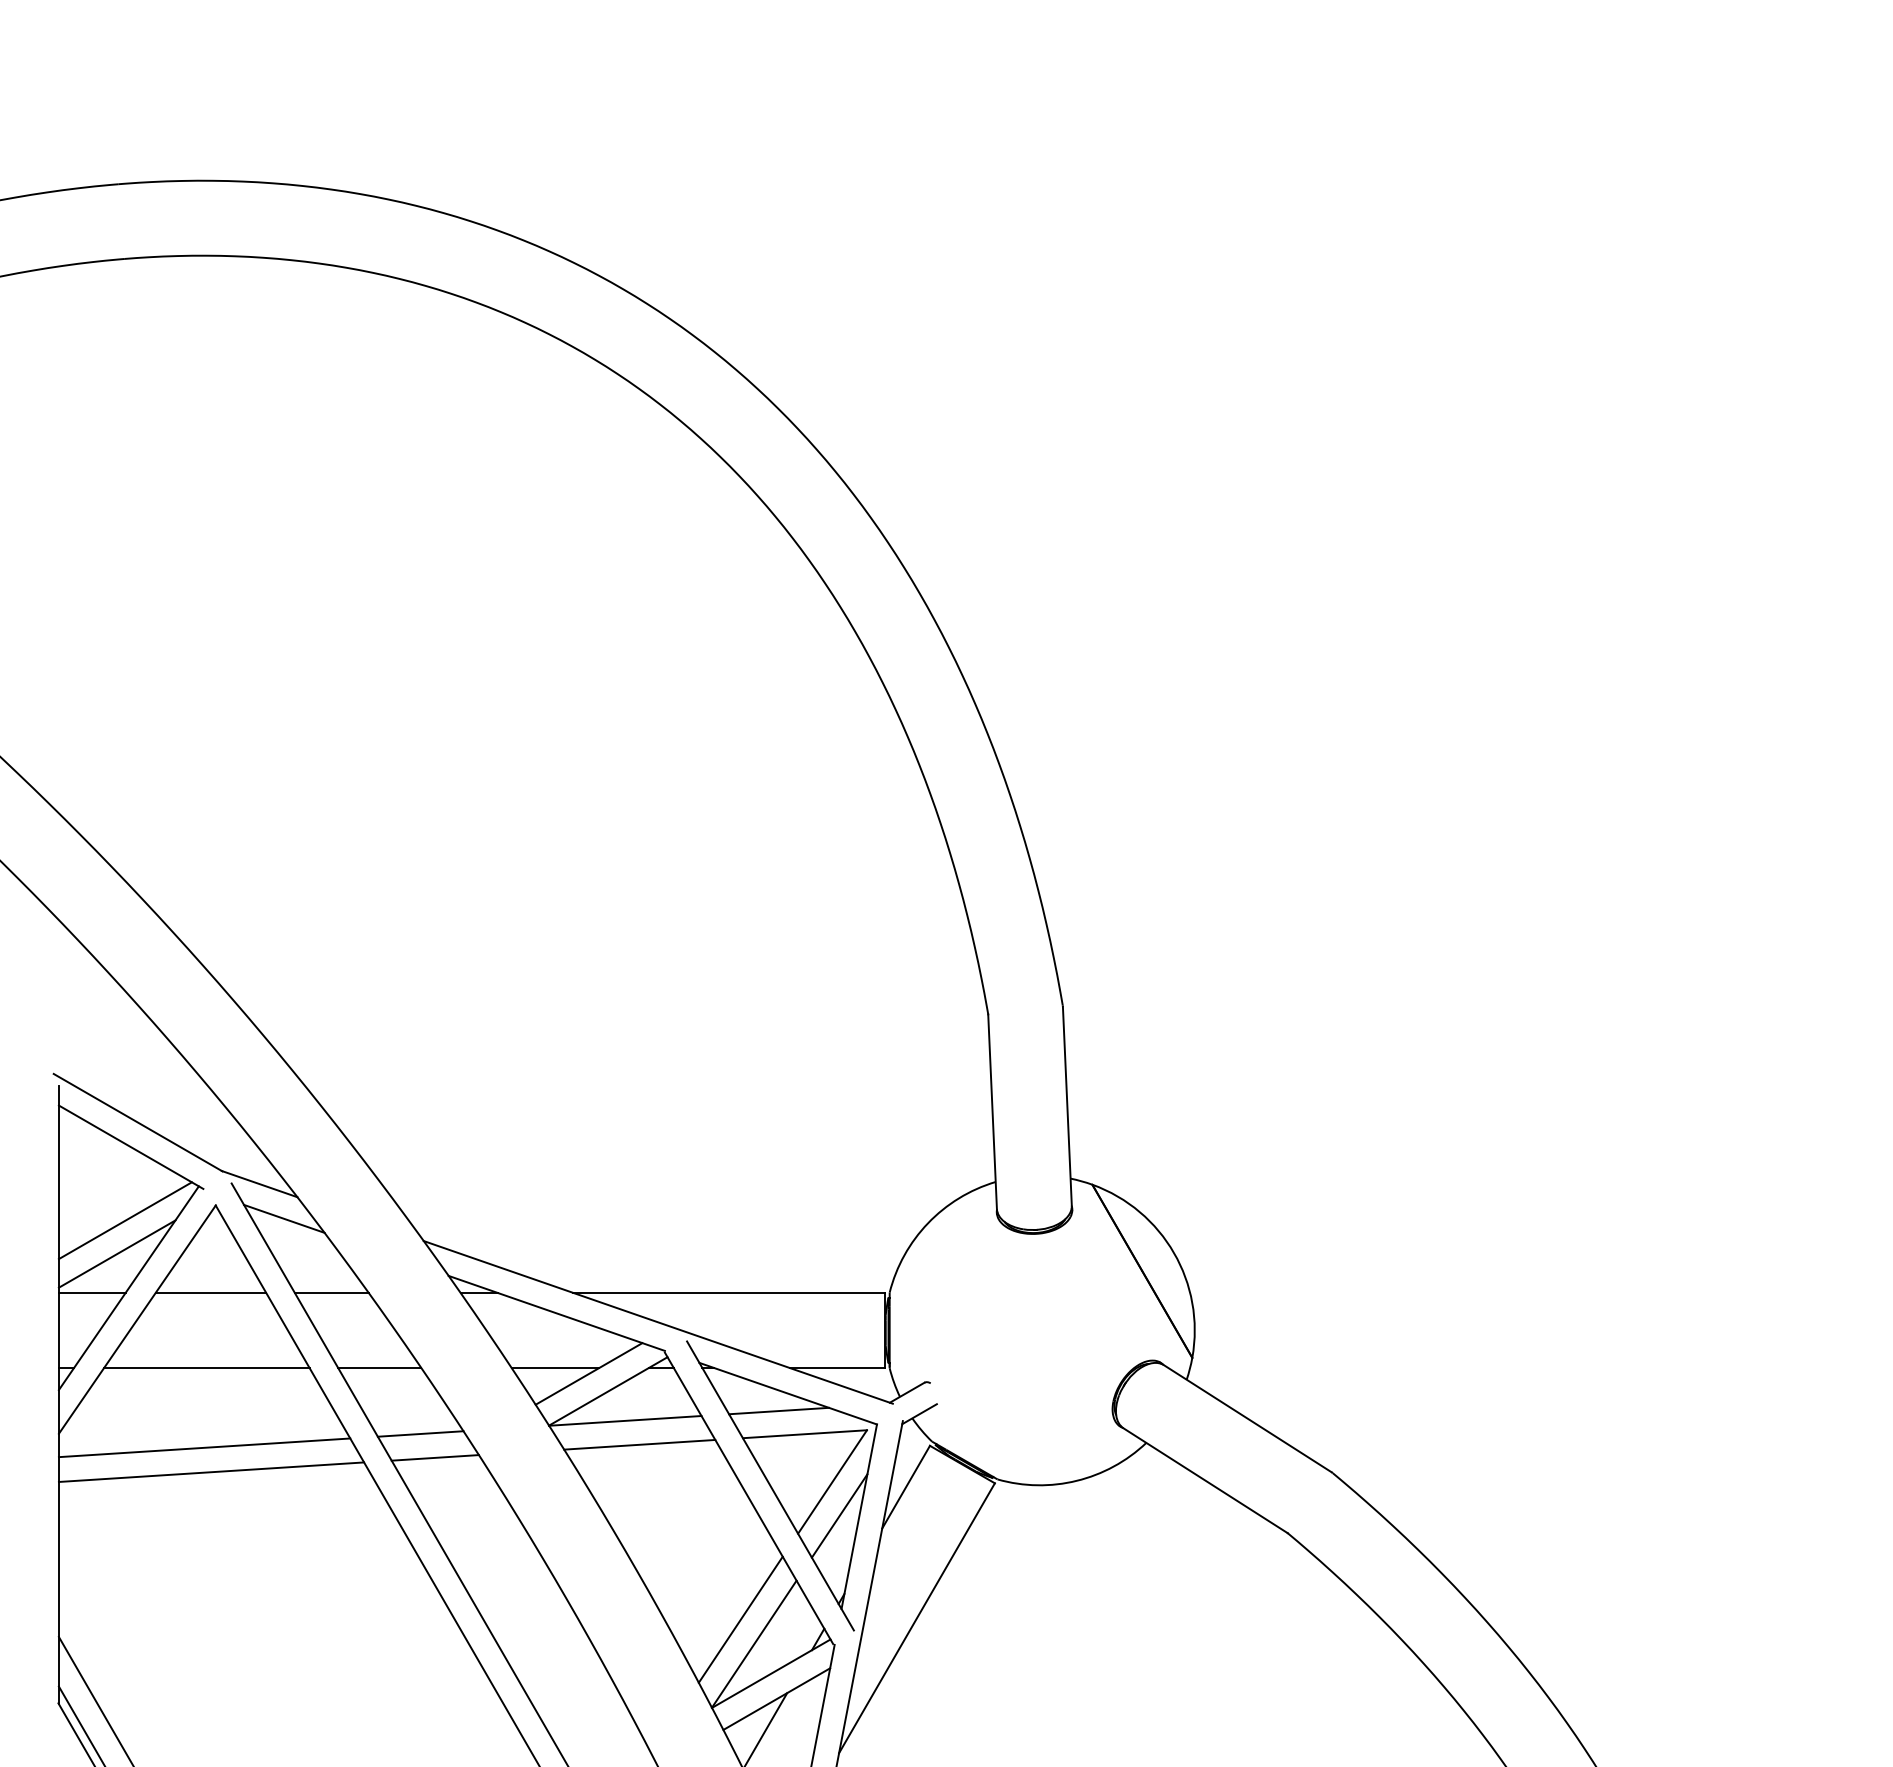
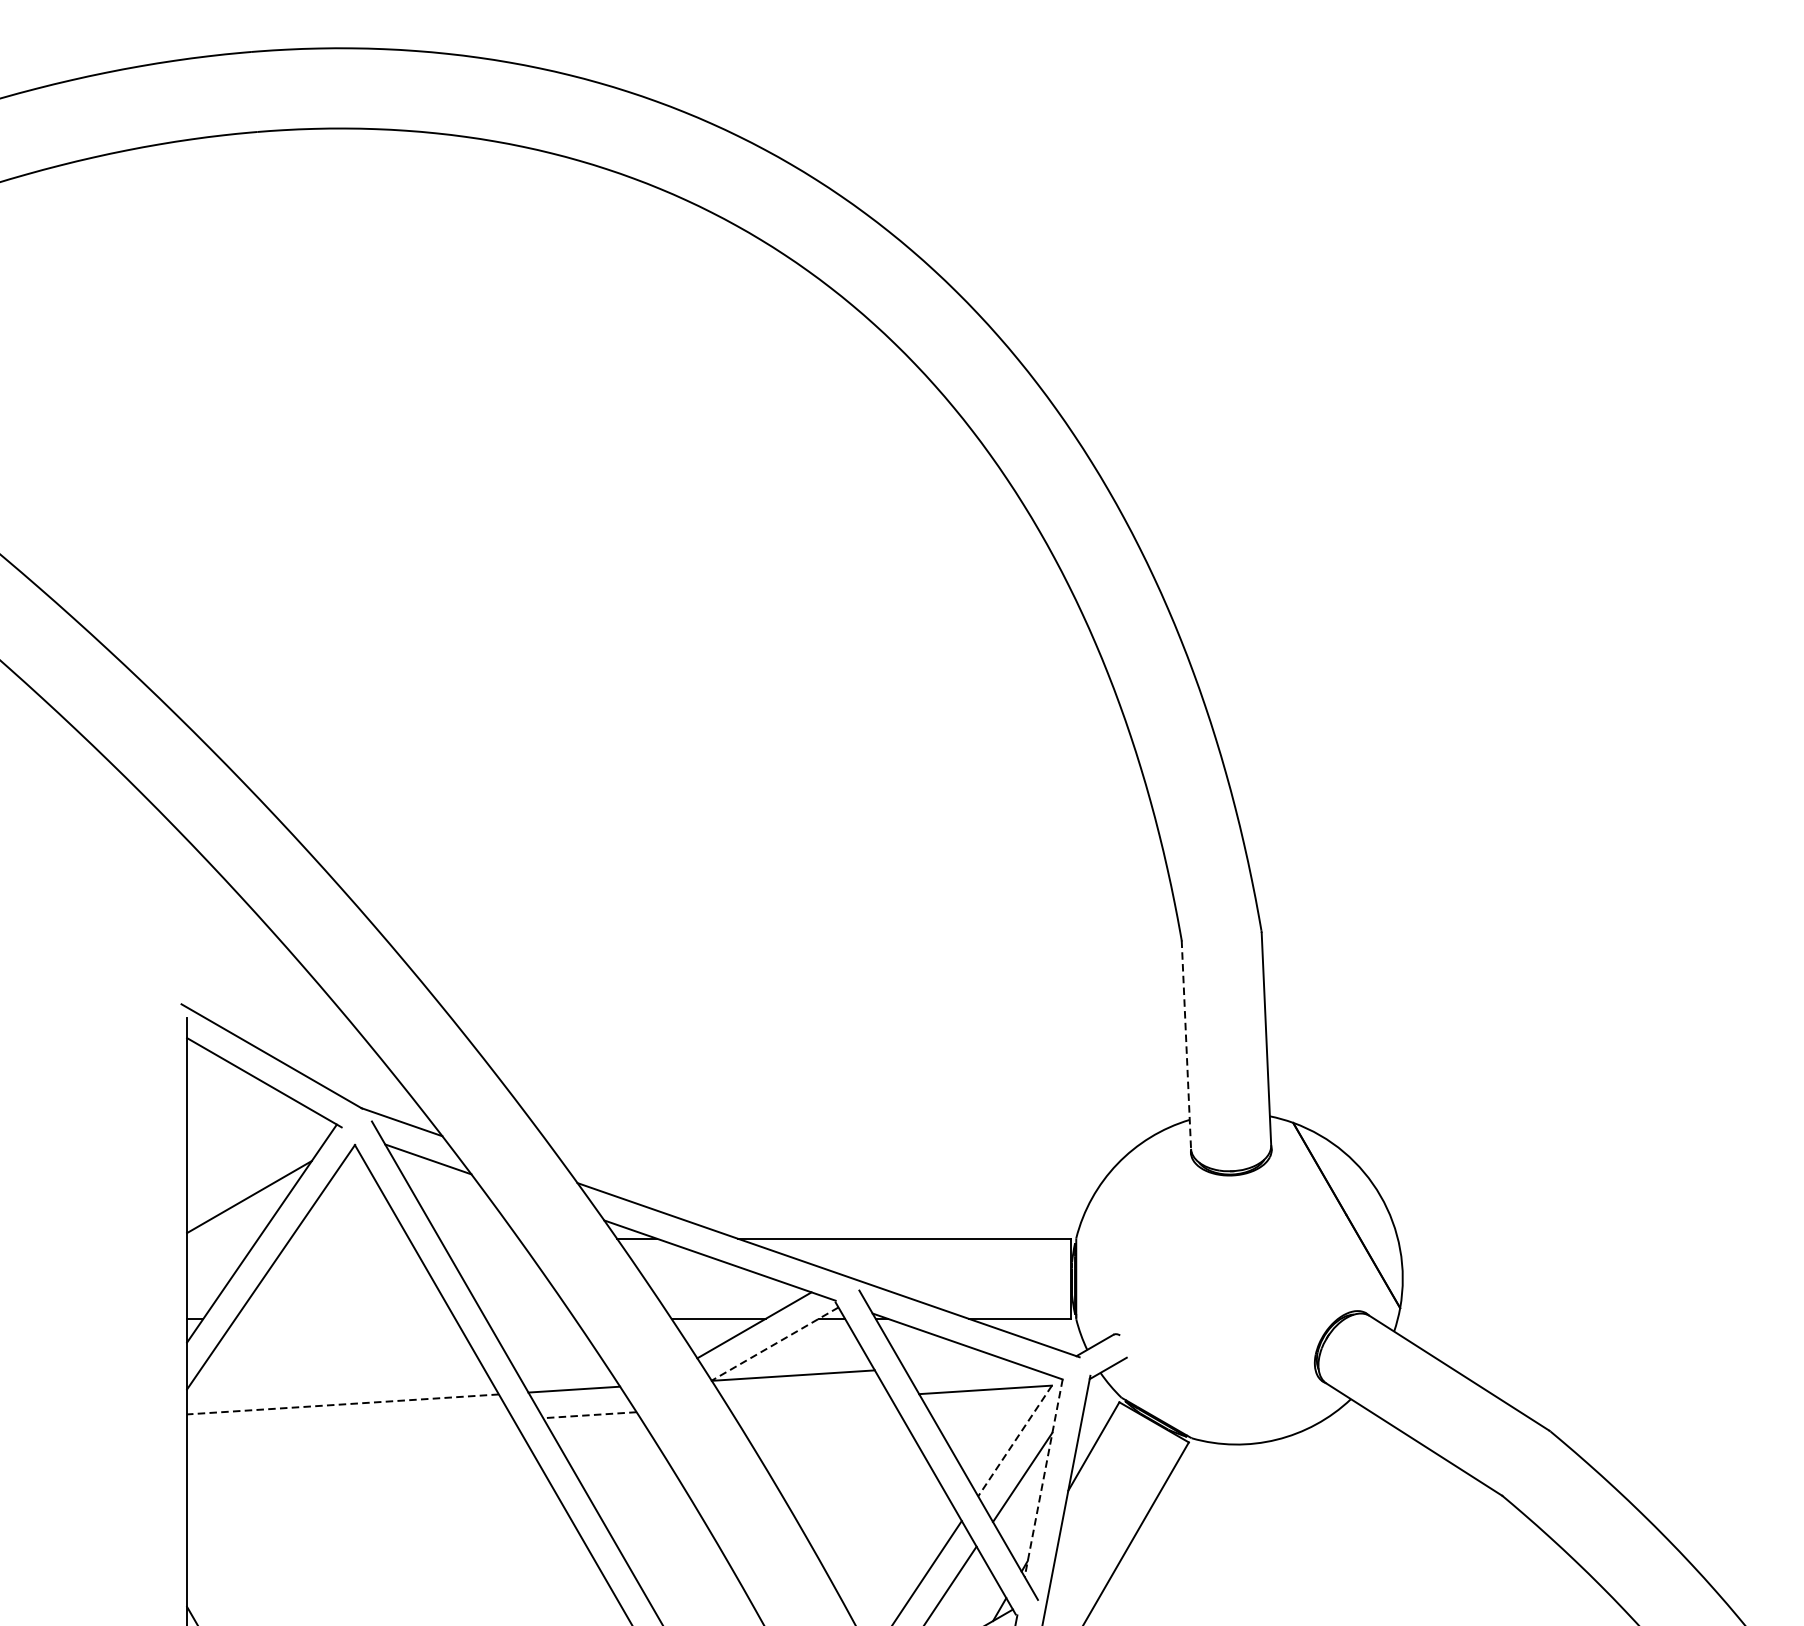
line: (992, 1112) -> (1186, 1045), solid -> dashed
line: (124, 1220) -> (257, 1161), removed
line: (91, 1292) -> (221, 1238), removed
line: (210, 1292) -> (349, 1238), removed
line: (331, 1292) -> (478, 1238), removed
line: (206, 1367) -> (345, 1318), removed
line: (379, 1367) -> (530, 1318), removed
line: (607, 1391) -> (774, 1344), solid -> dashed
line: (779, 1410) -> (958, 1364), removed
line: (639, 1444) -> (808, 1400), removed
line: (204, 1447) -> (342, 1404), solid -> dashed
line: (435, 1457) -> (590, 1414), solid -> dashed
line: (211, 1471) -> (350, 1429), removed
line: (832, 1482) -> (1015, 1441), solid -> dashed
line: (859, 1516) -> (1043, 1477), solid -> dashed

